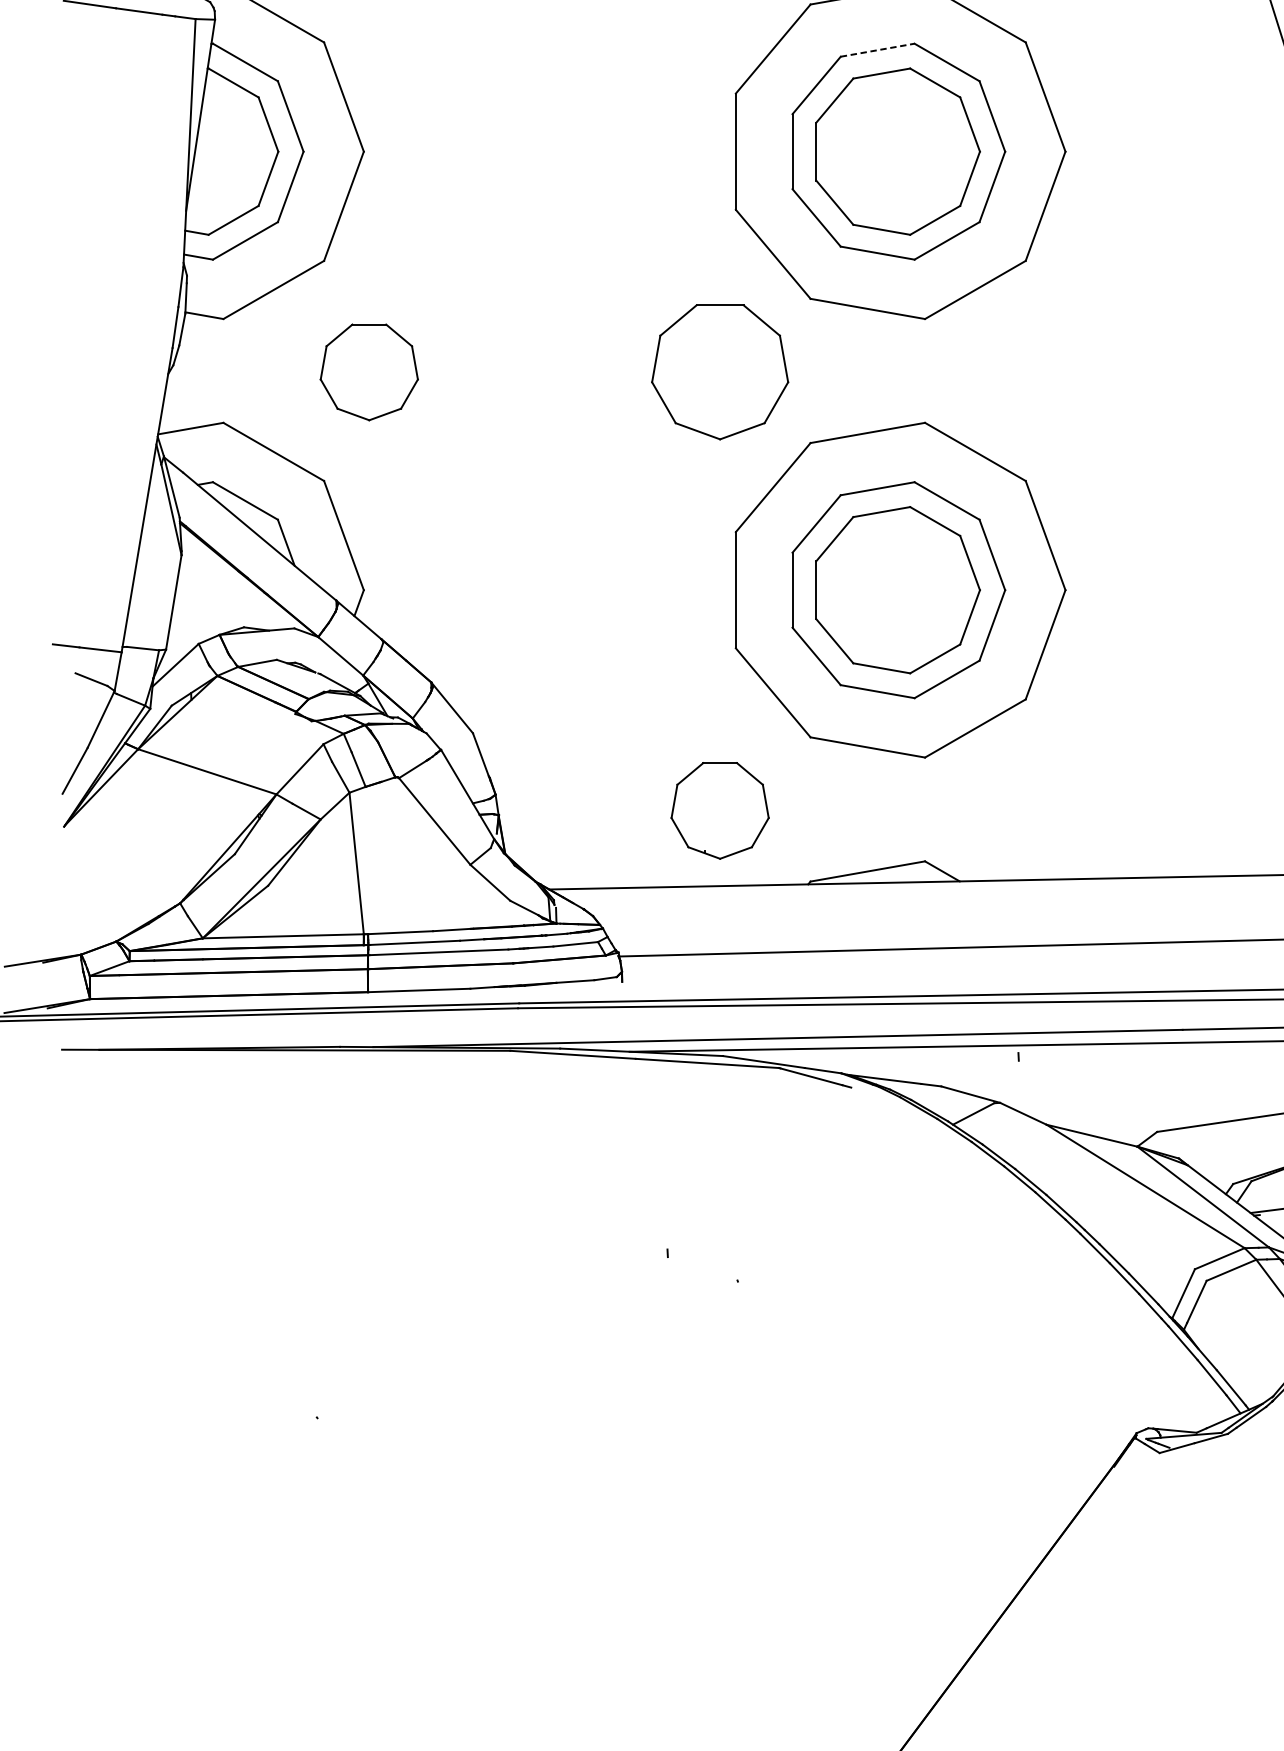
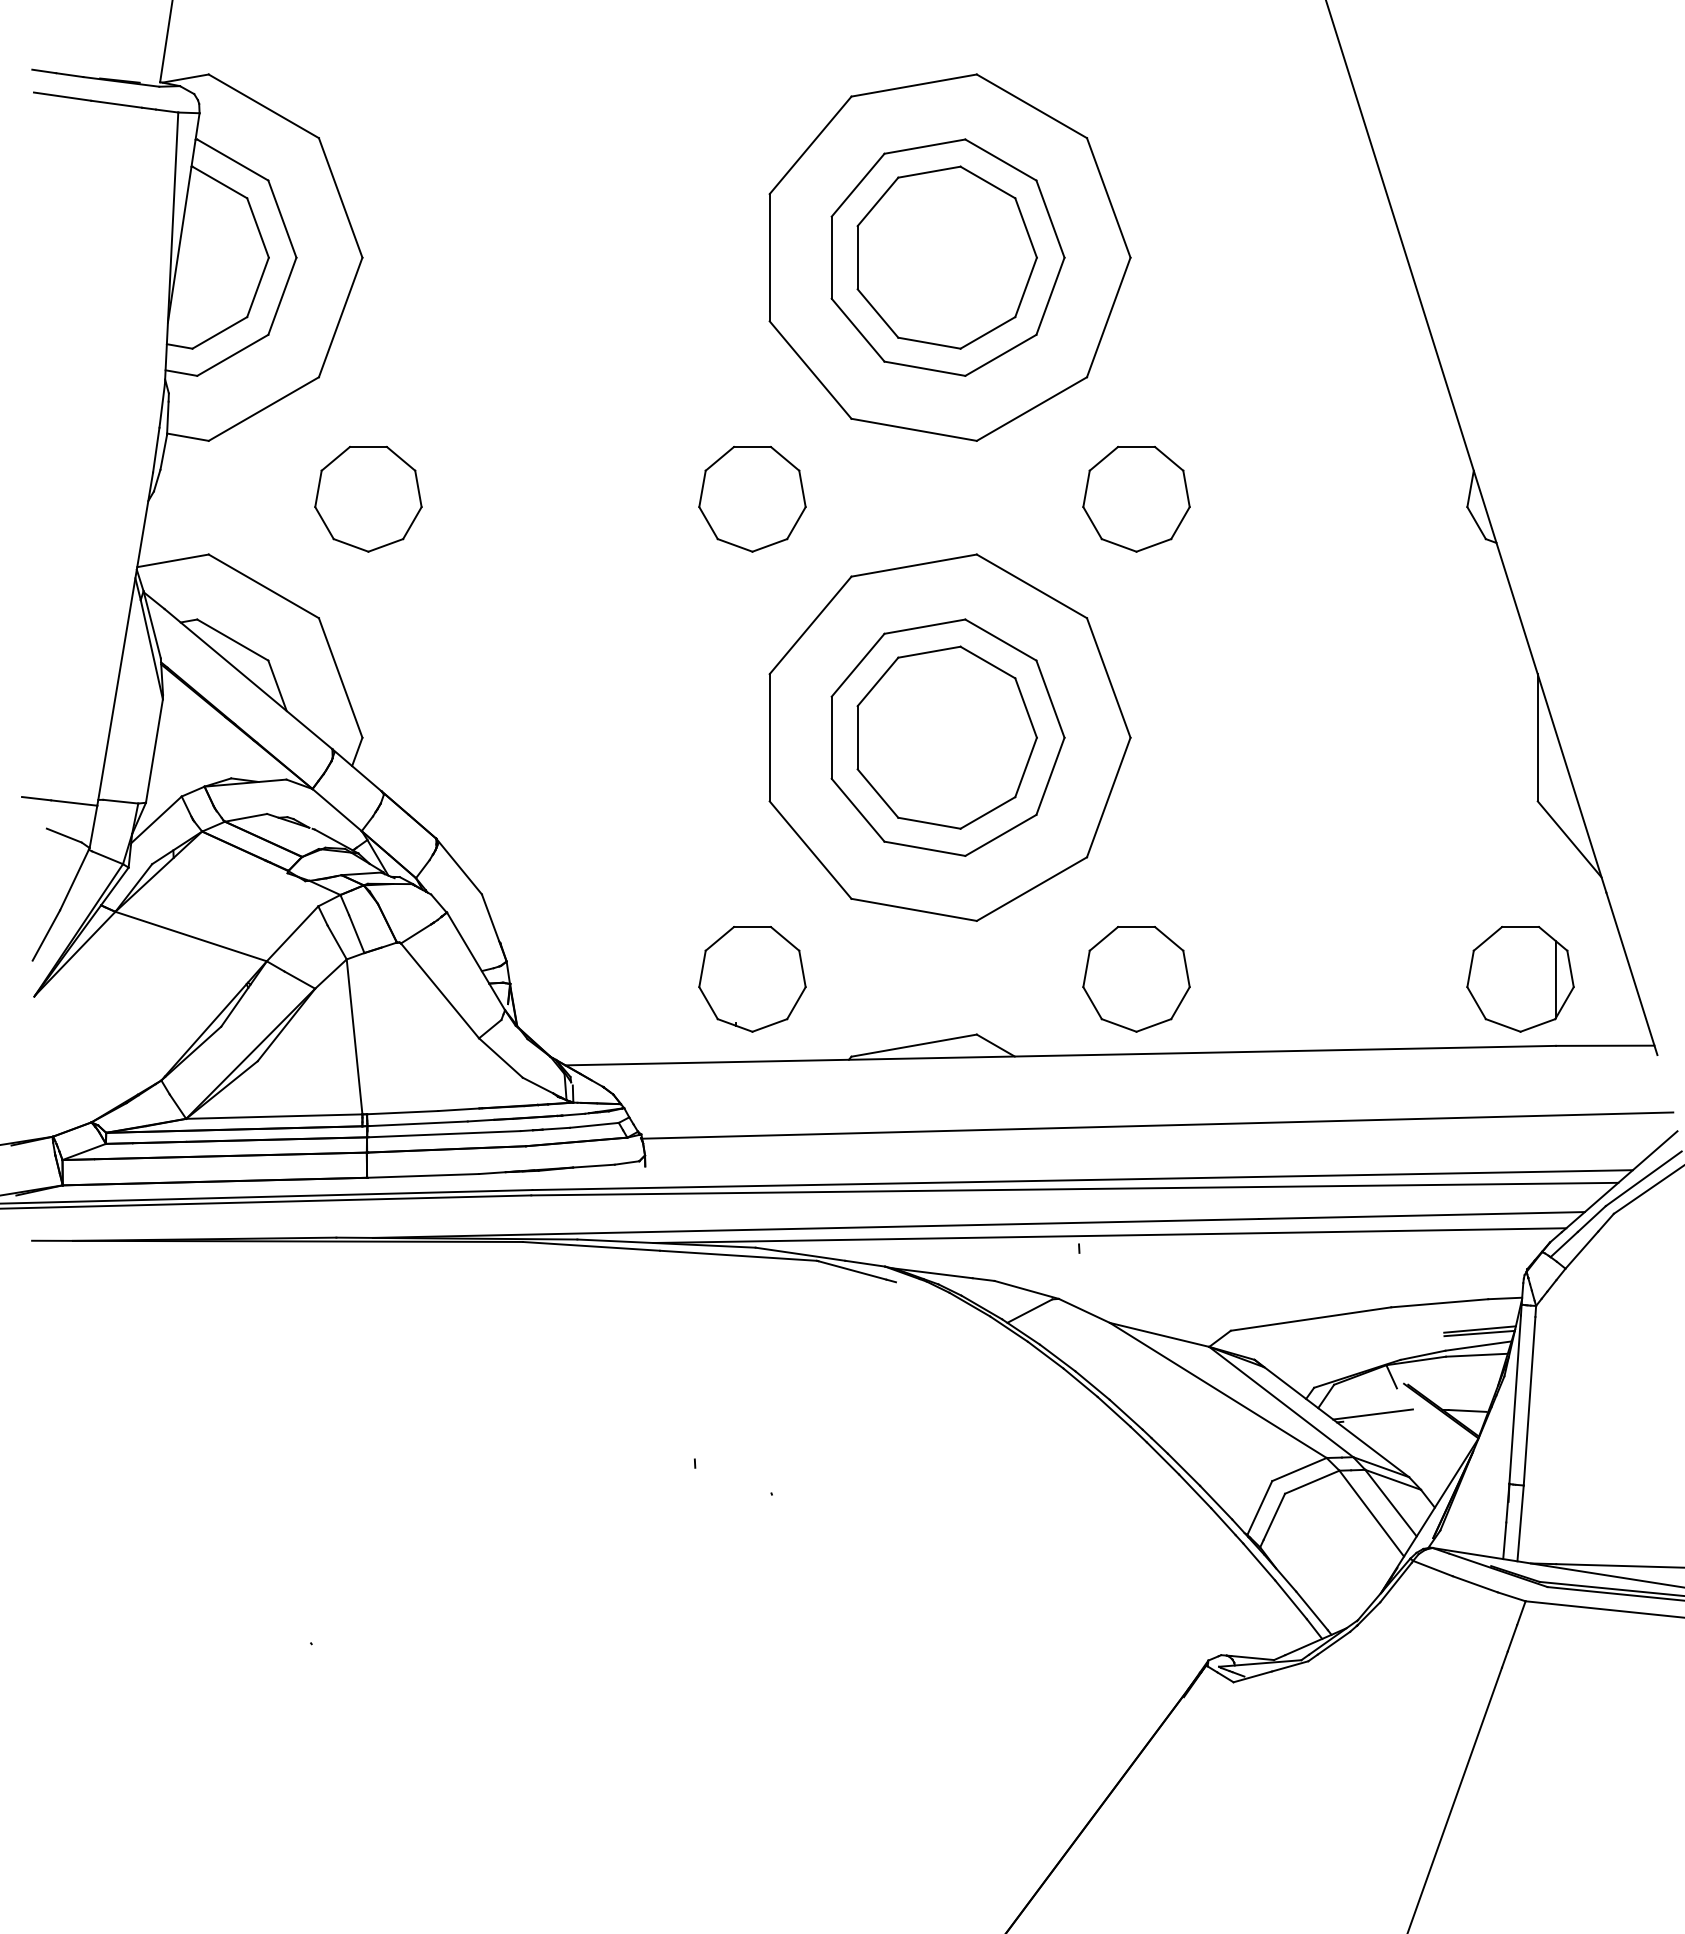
line: (878, 50) -> (925, 146), dashed -> solid
part: (720, 372) -> (752, 499), size x0.71
part: (1070, 372) -> (1136, 499), added
part: (1070, 811) -> (1136, 979), added

